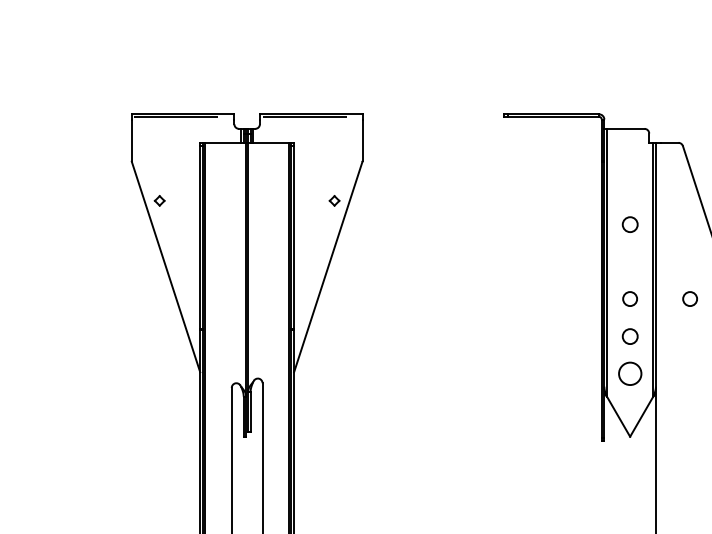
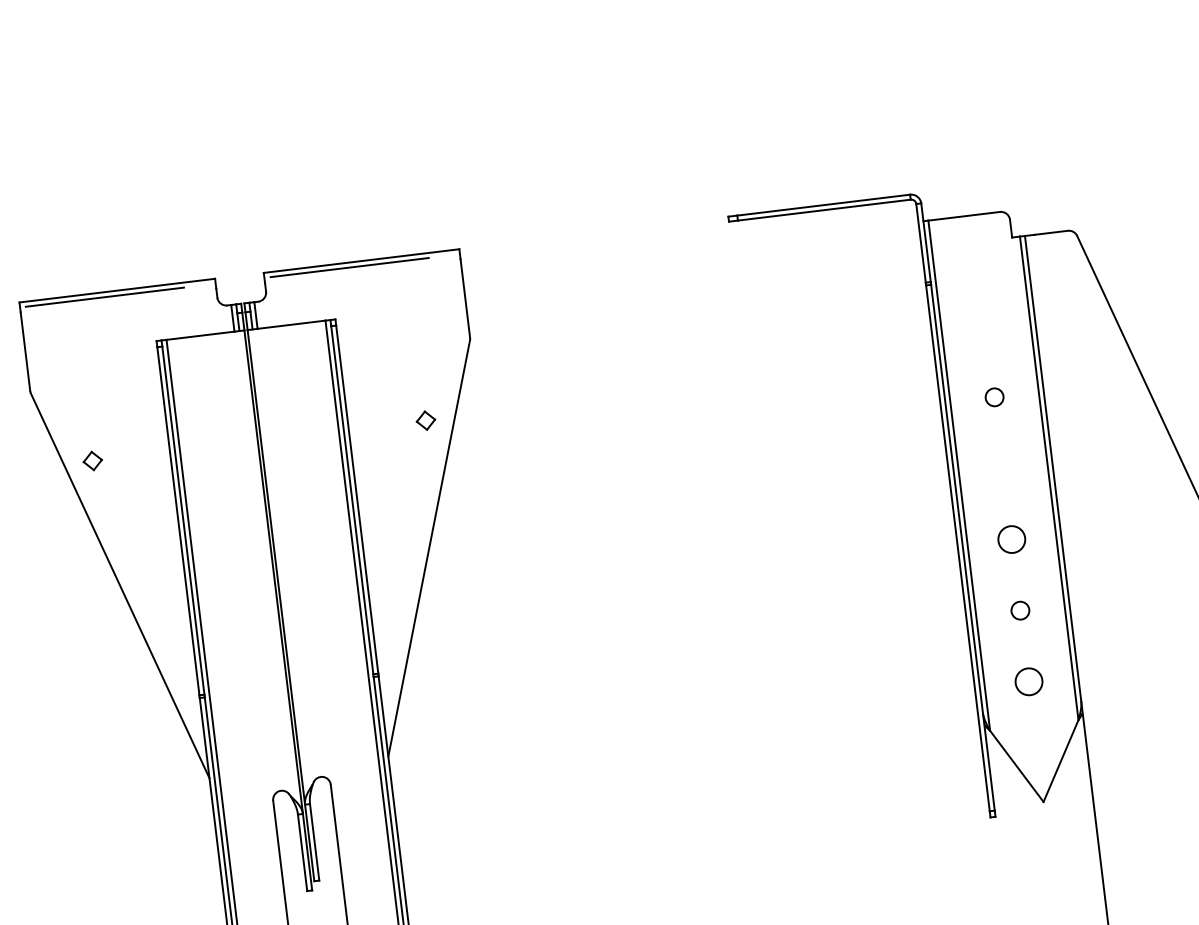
circle: (629, 223) -> (993, 395), size x0.62
circle: (689, 298) -> (1124, 524), removed
circle: (629, 335) -> (1018, 609), size x0.62
circle: (629, 373) -> (1027, 681), size x0.62

